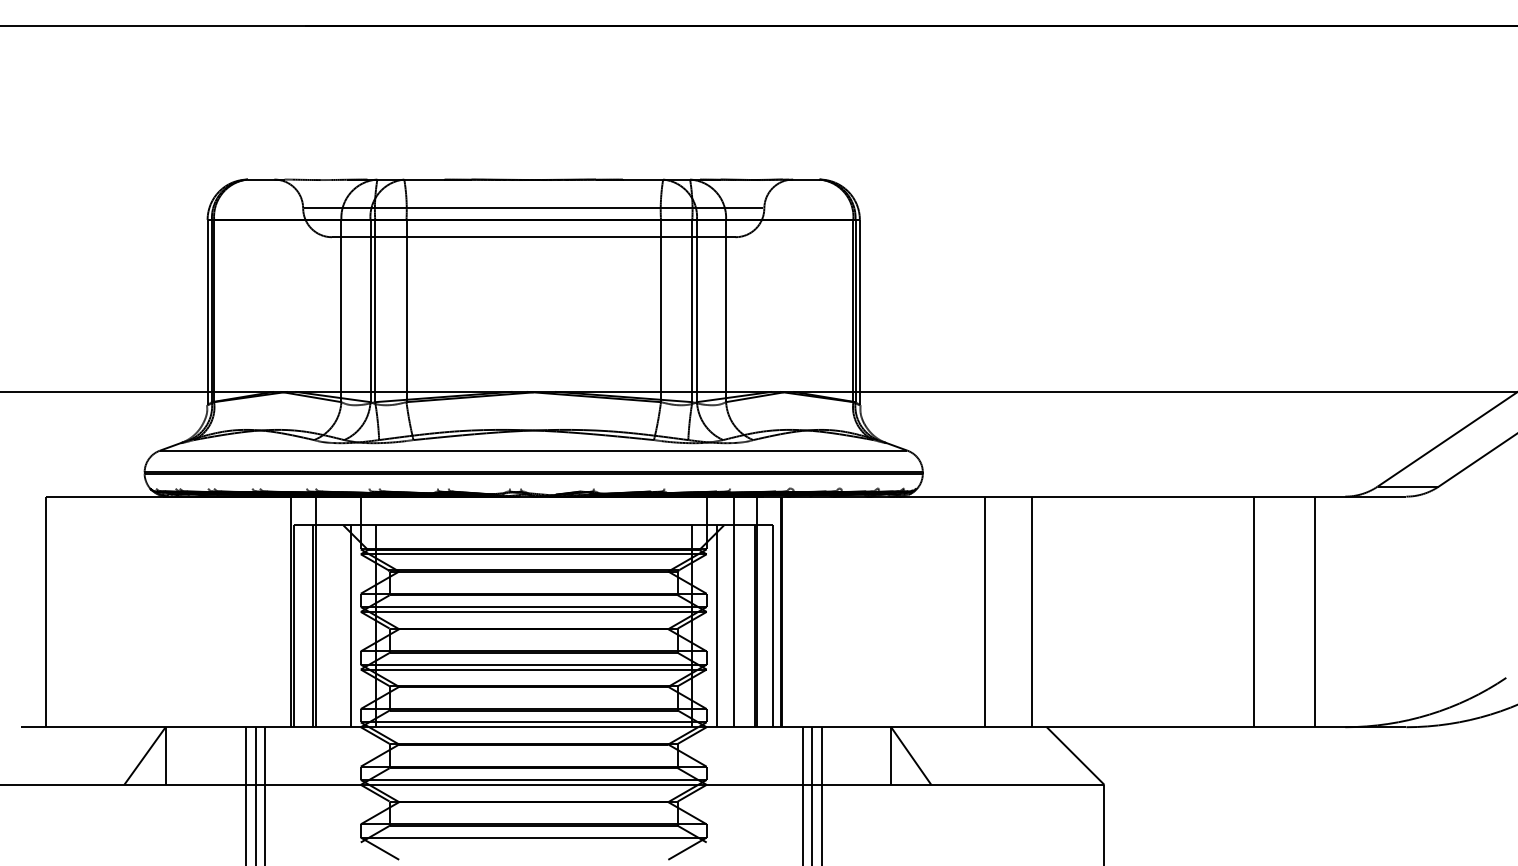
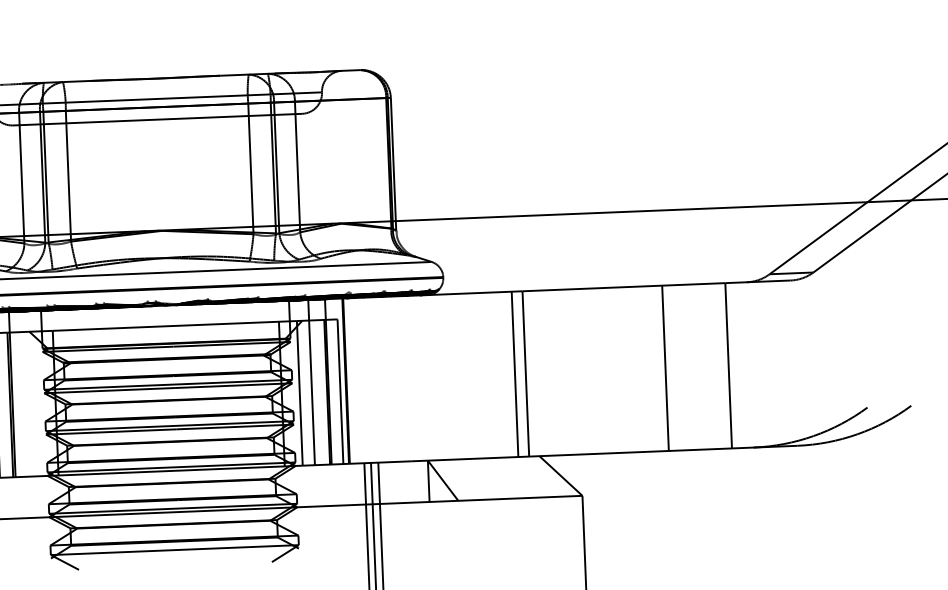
line: (985, 611) -> (515, 374), moved
line: (1254, 611) -> (665, 368), moved
line: (350, 626) -> (37, 404), removed

